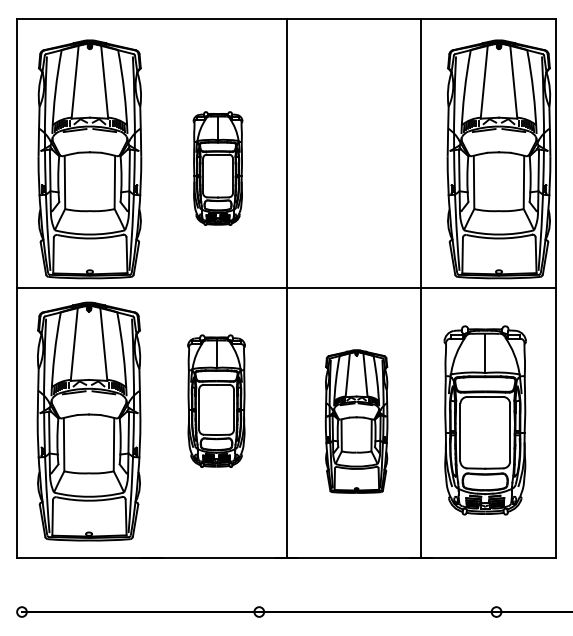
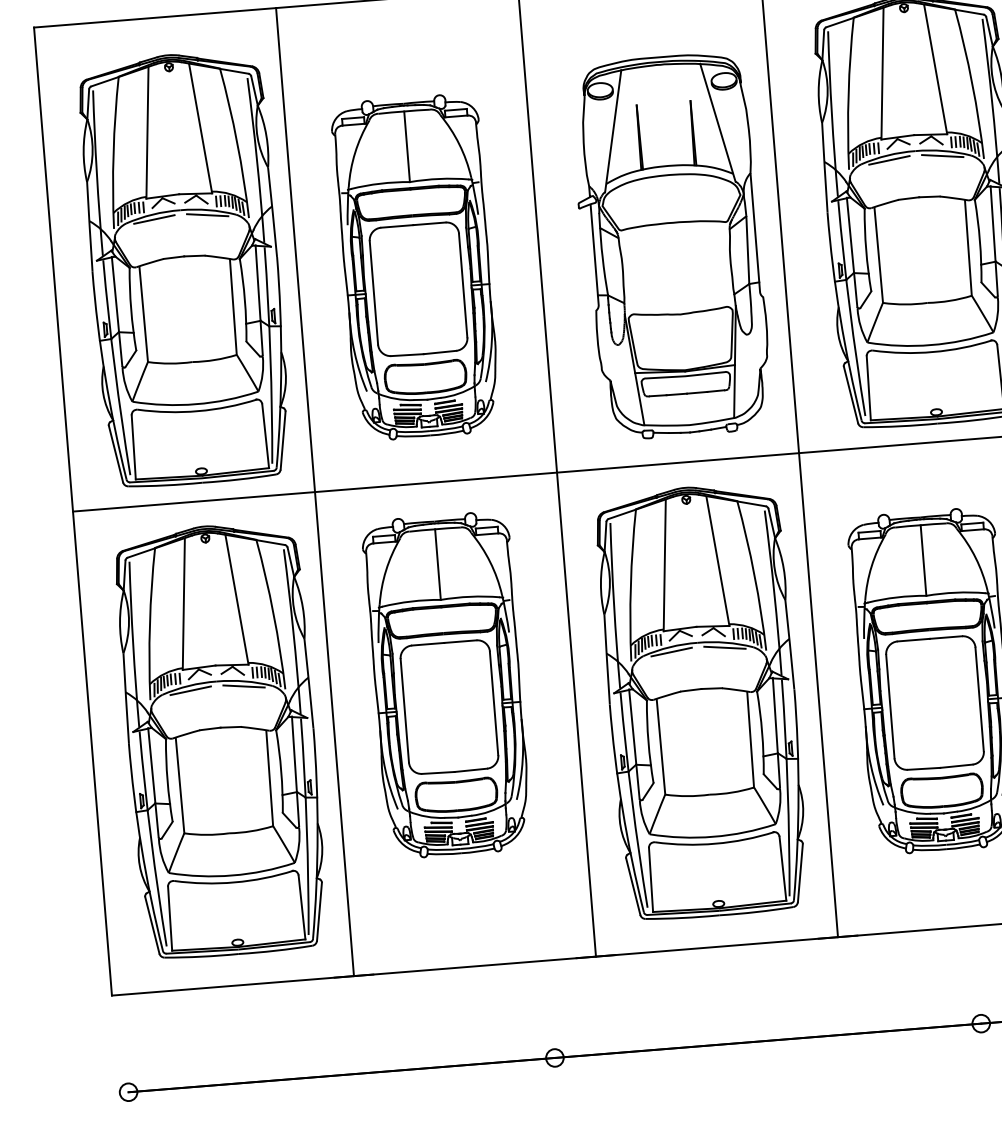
part: (217, 168) -> (415, 267), size x1.67
part: (359, 168) -> (670, 246), added
line: (151, 288) -> (314, 492), added
part: (216, 401) -> (447, 685), size x1.43
part: (356, 421) -> (702, 701), size x1.67

